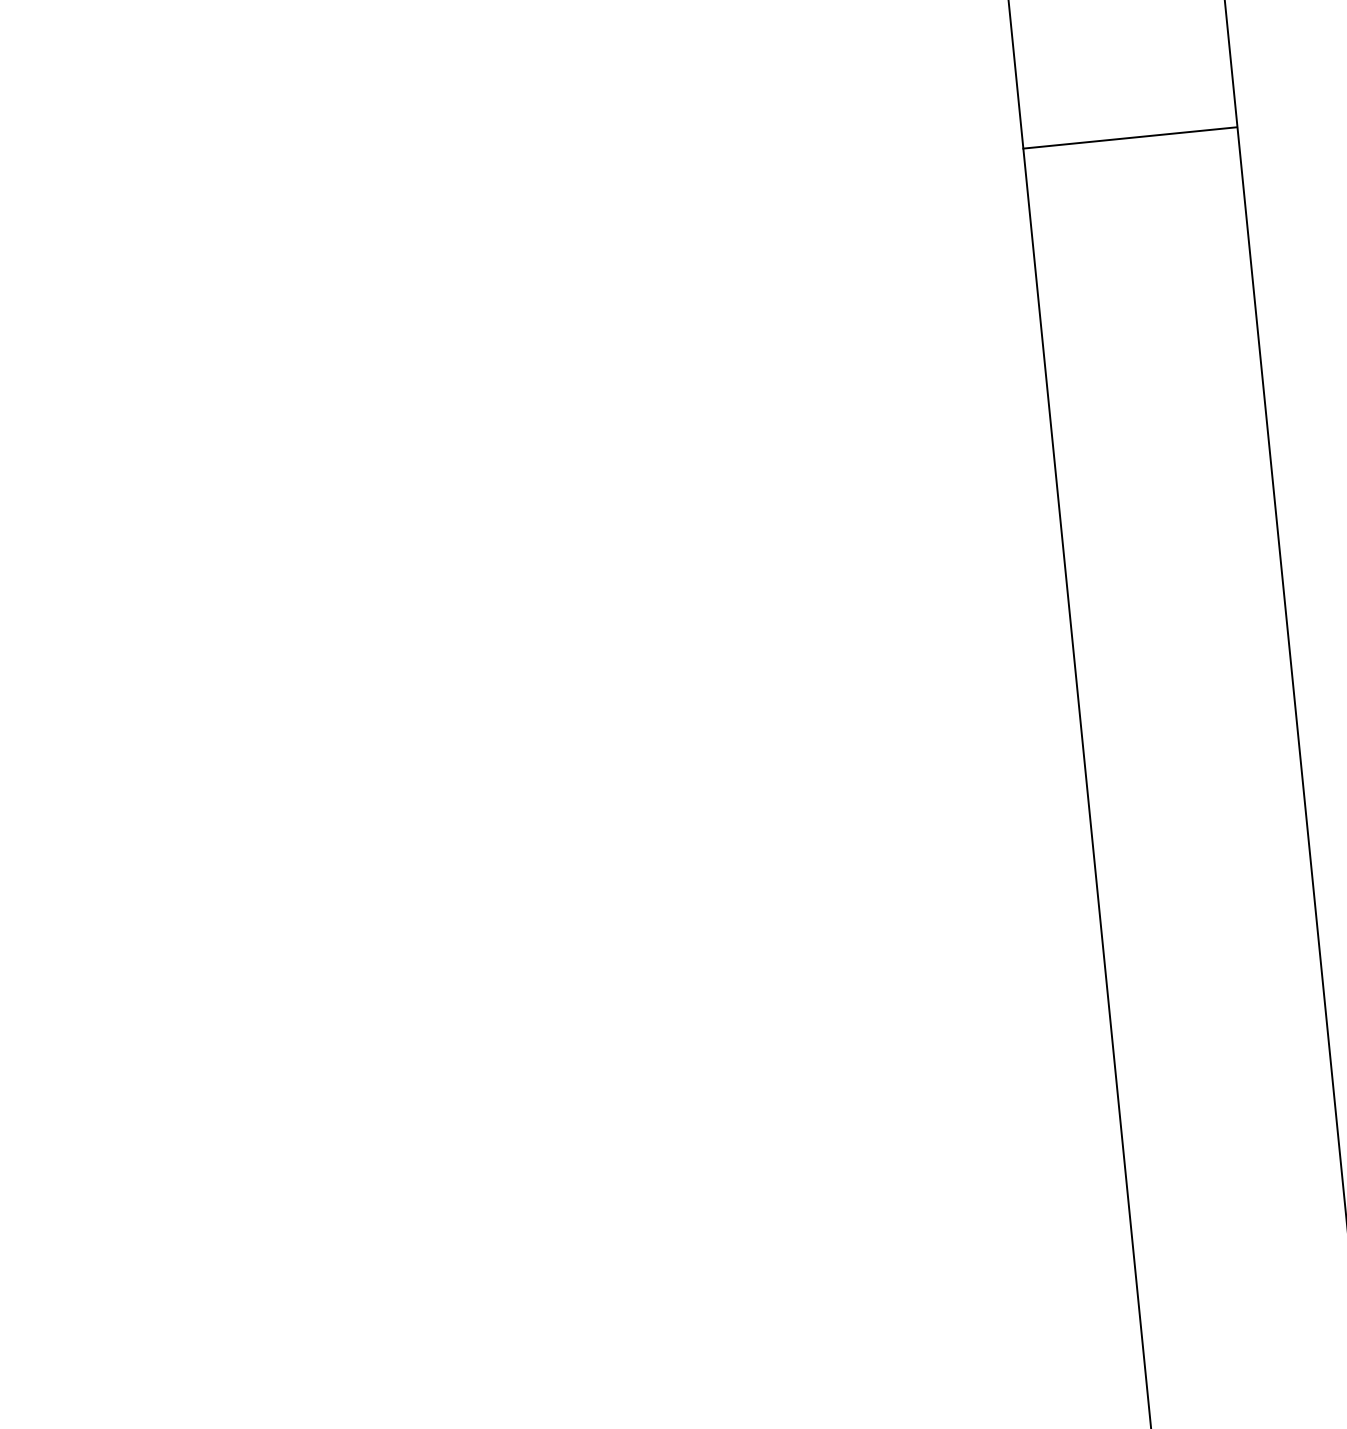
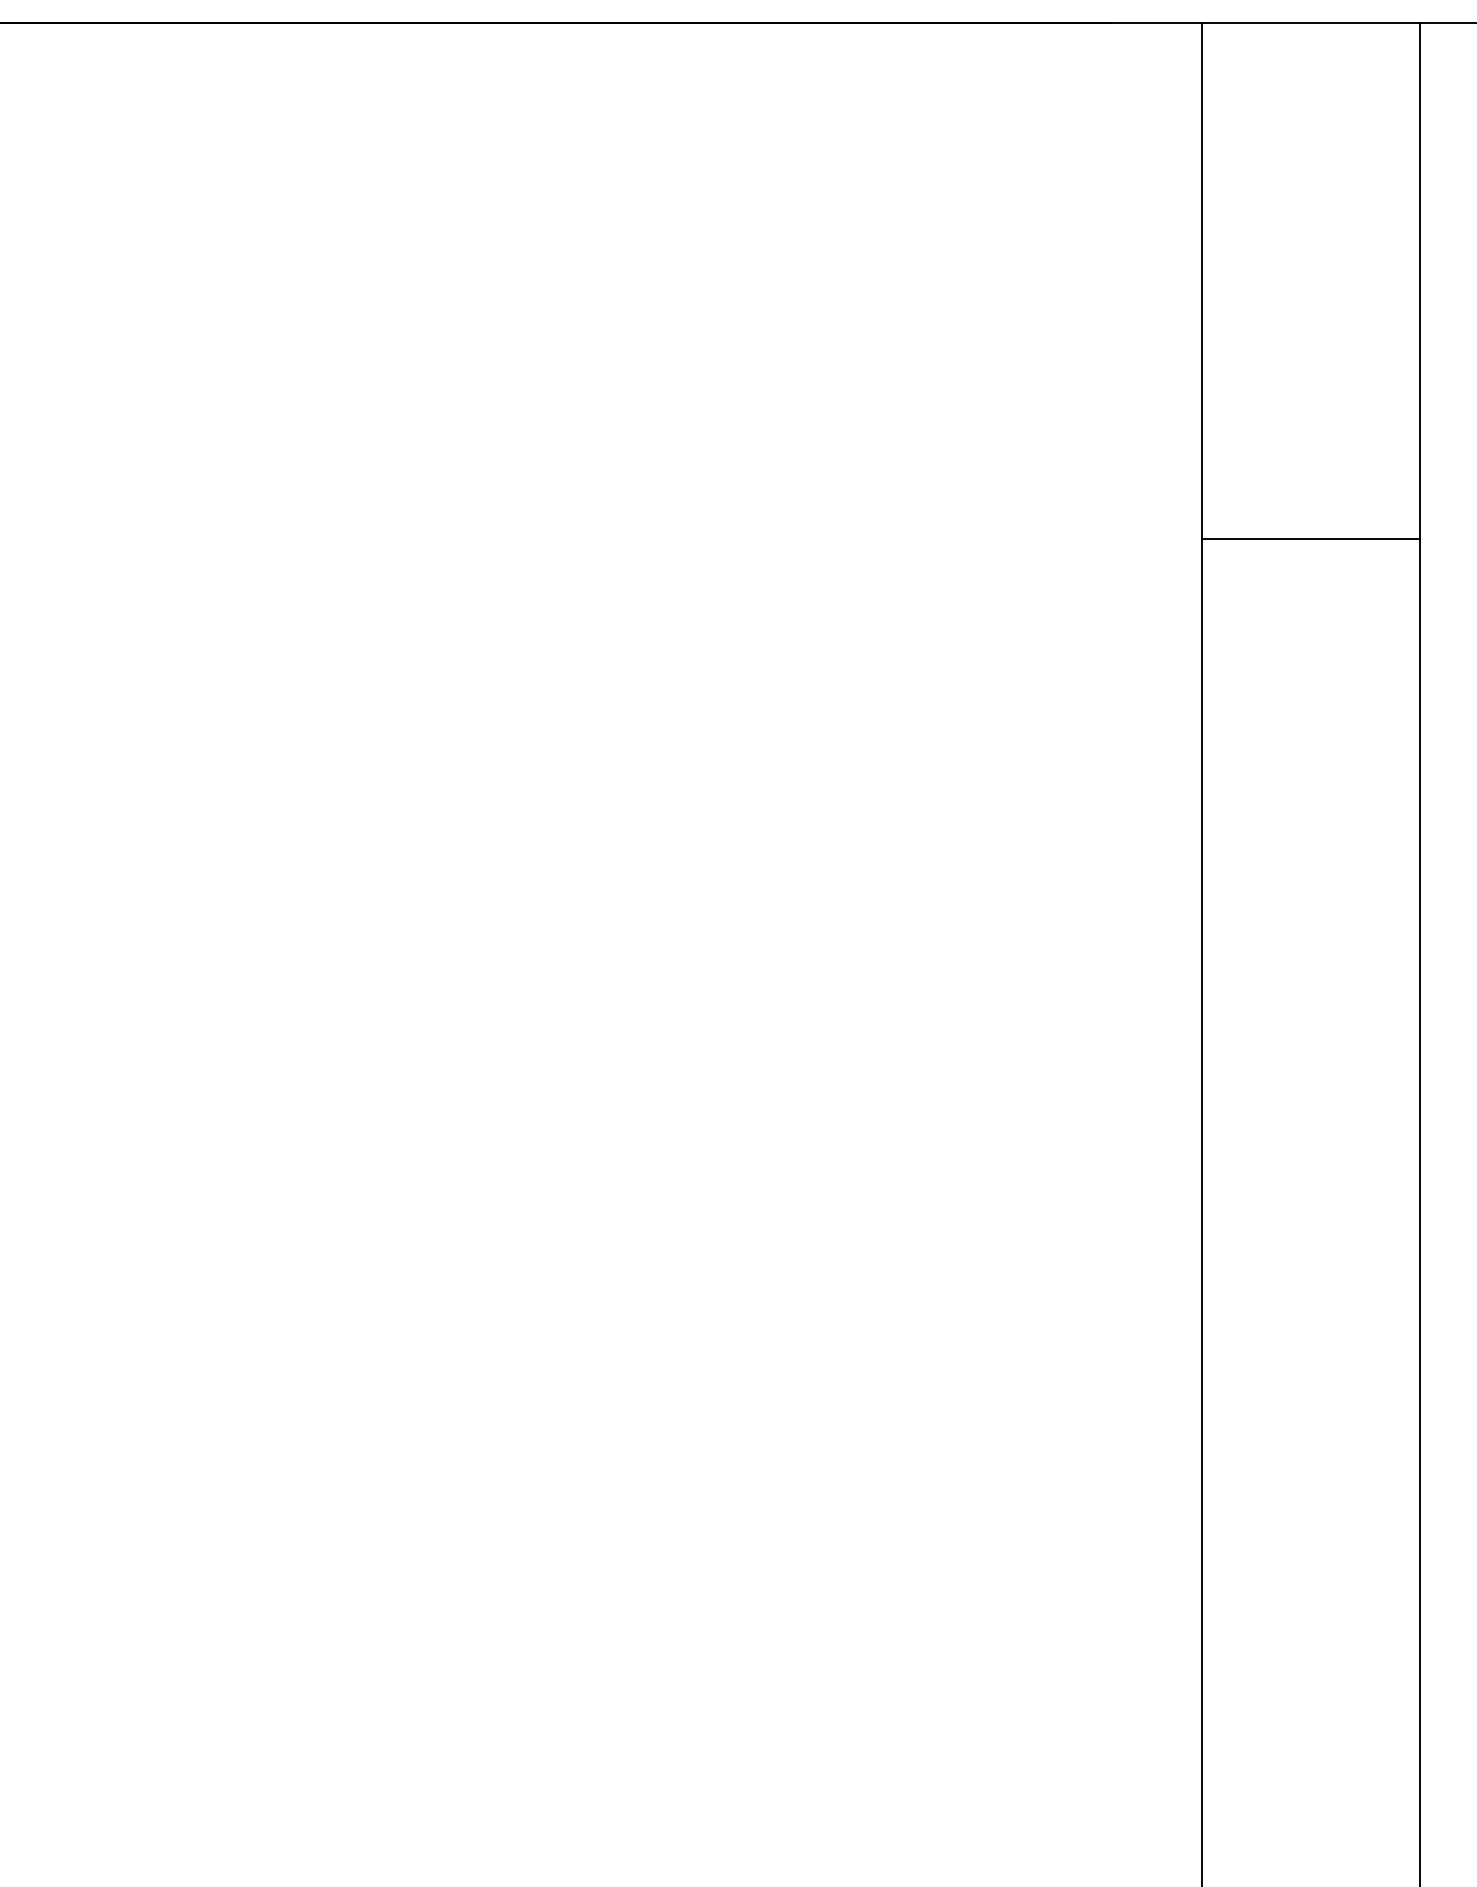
line: (1129, 138) -> (1310, 539), moved

